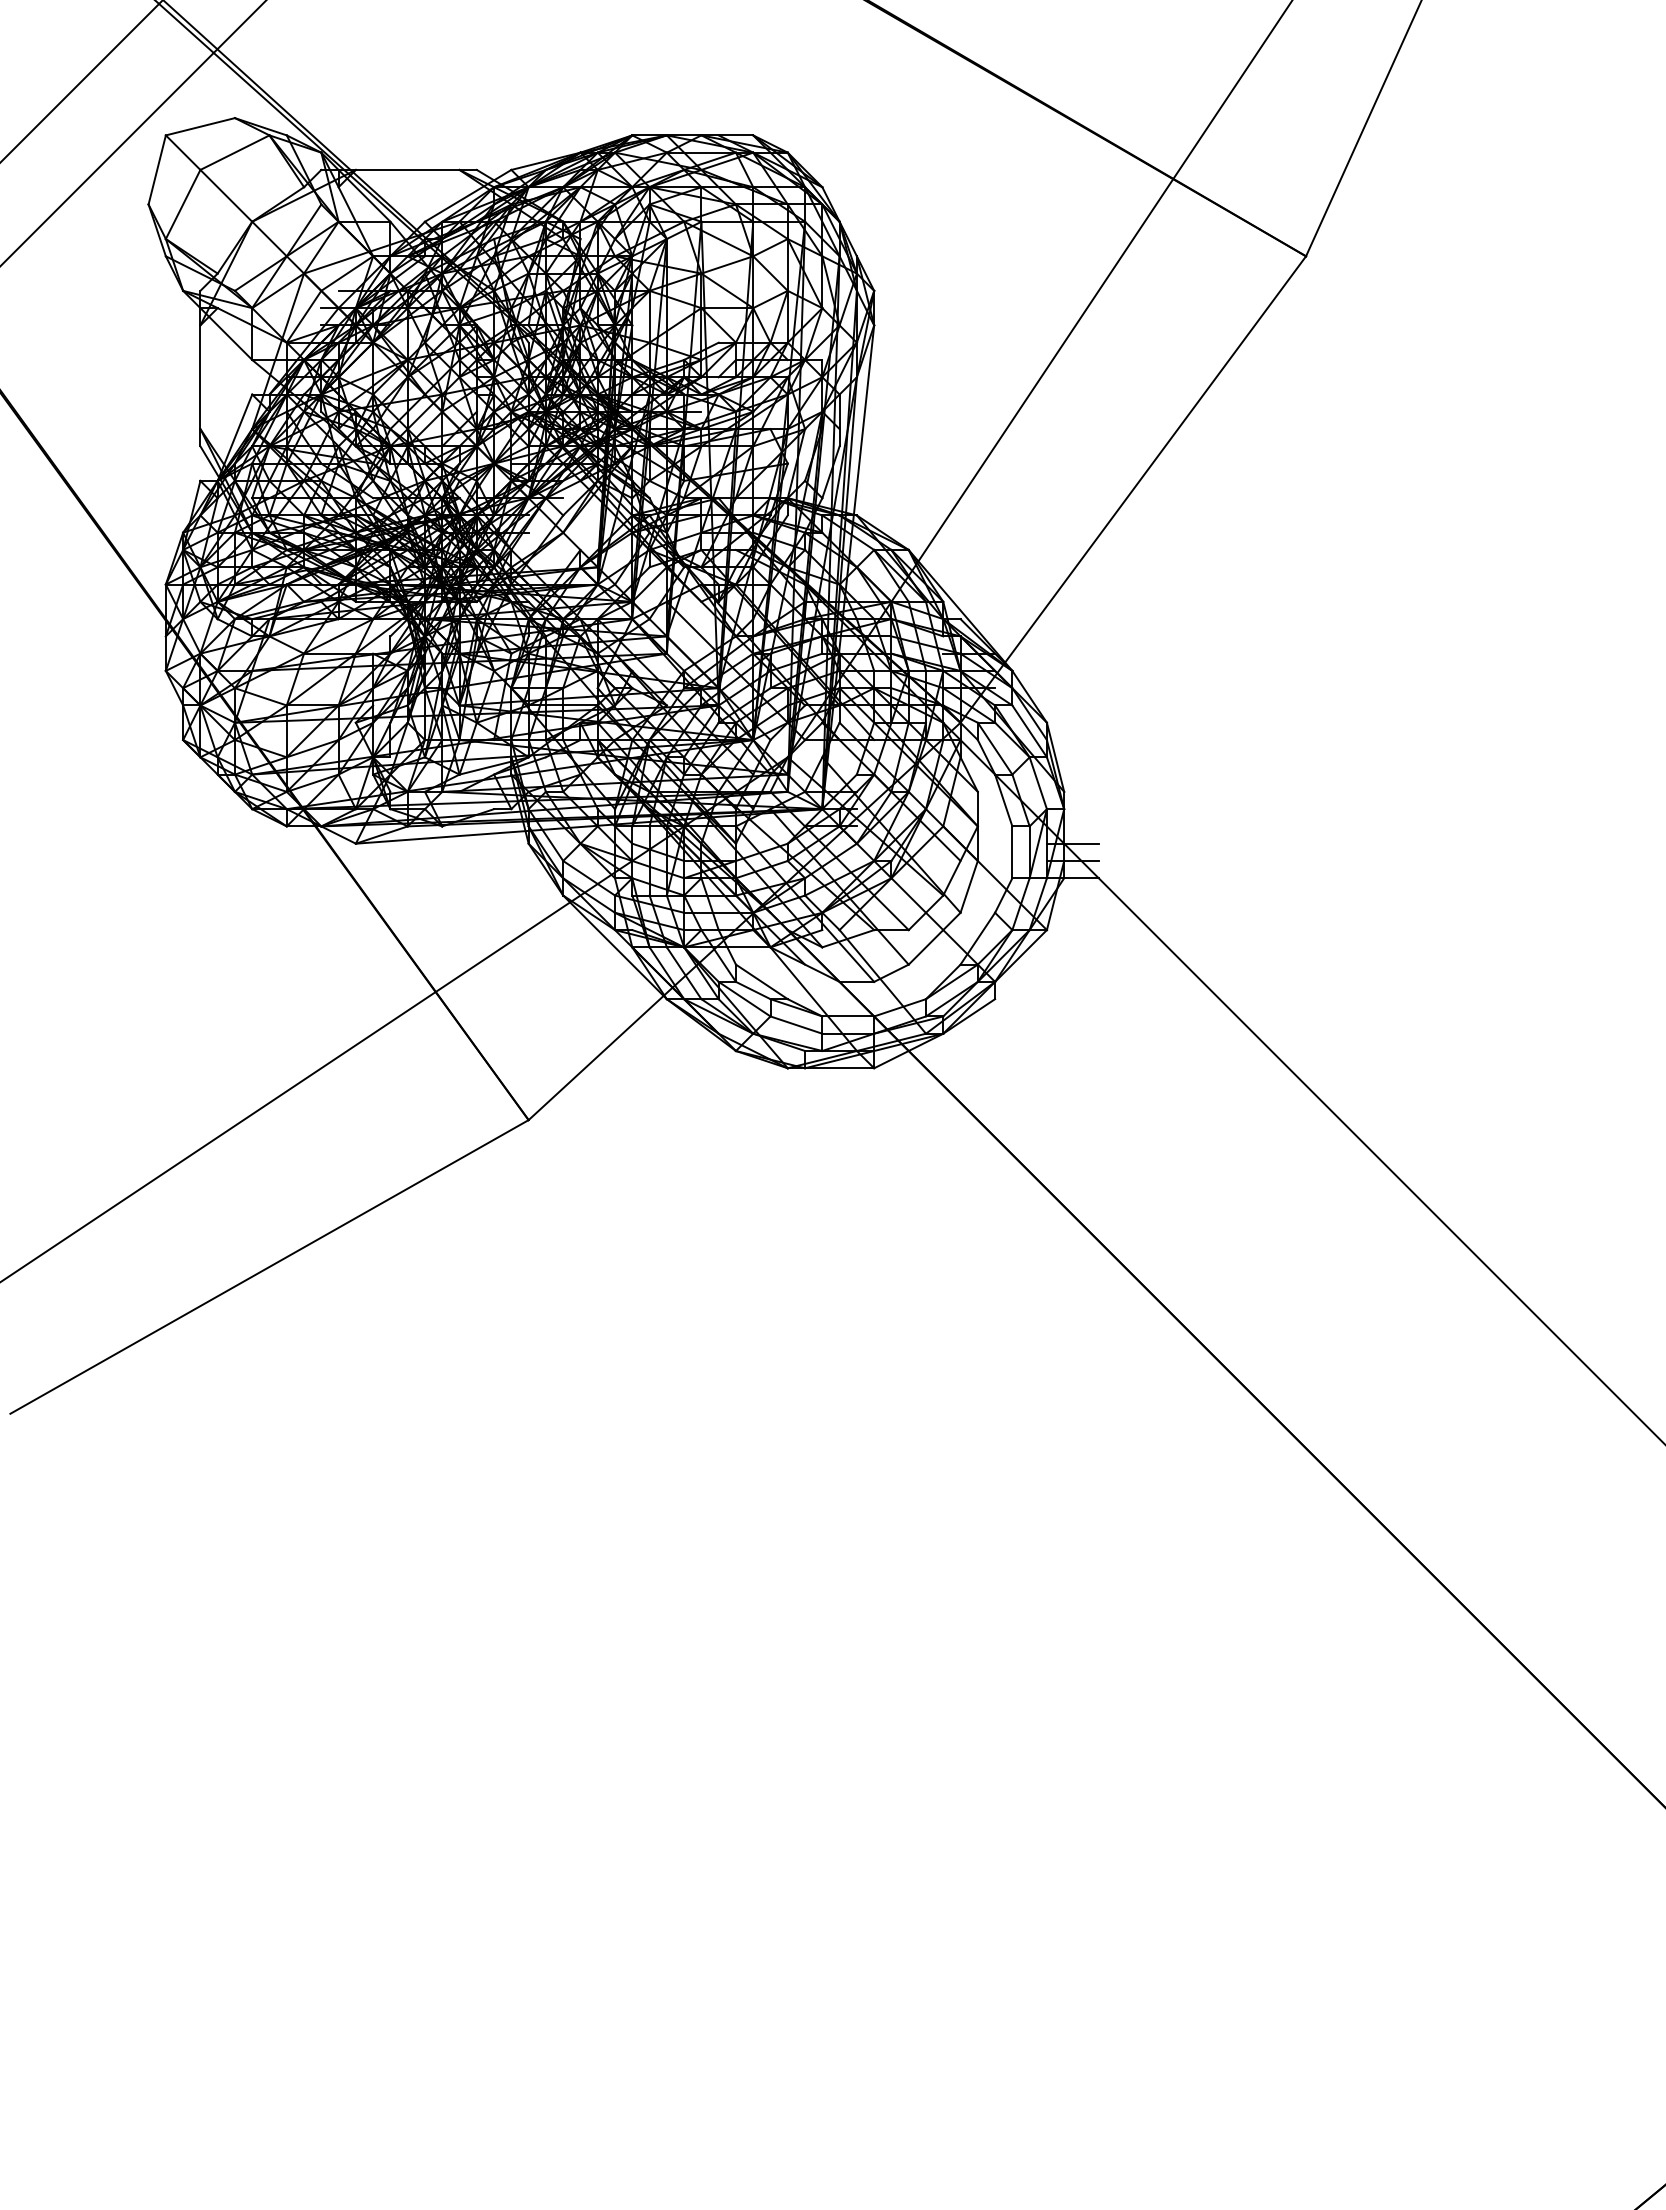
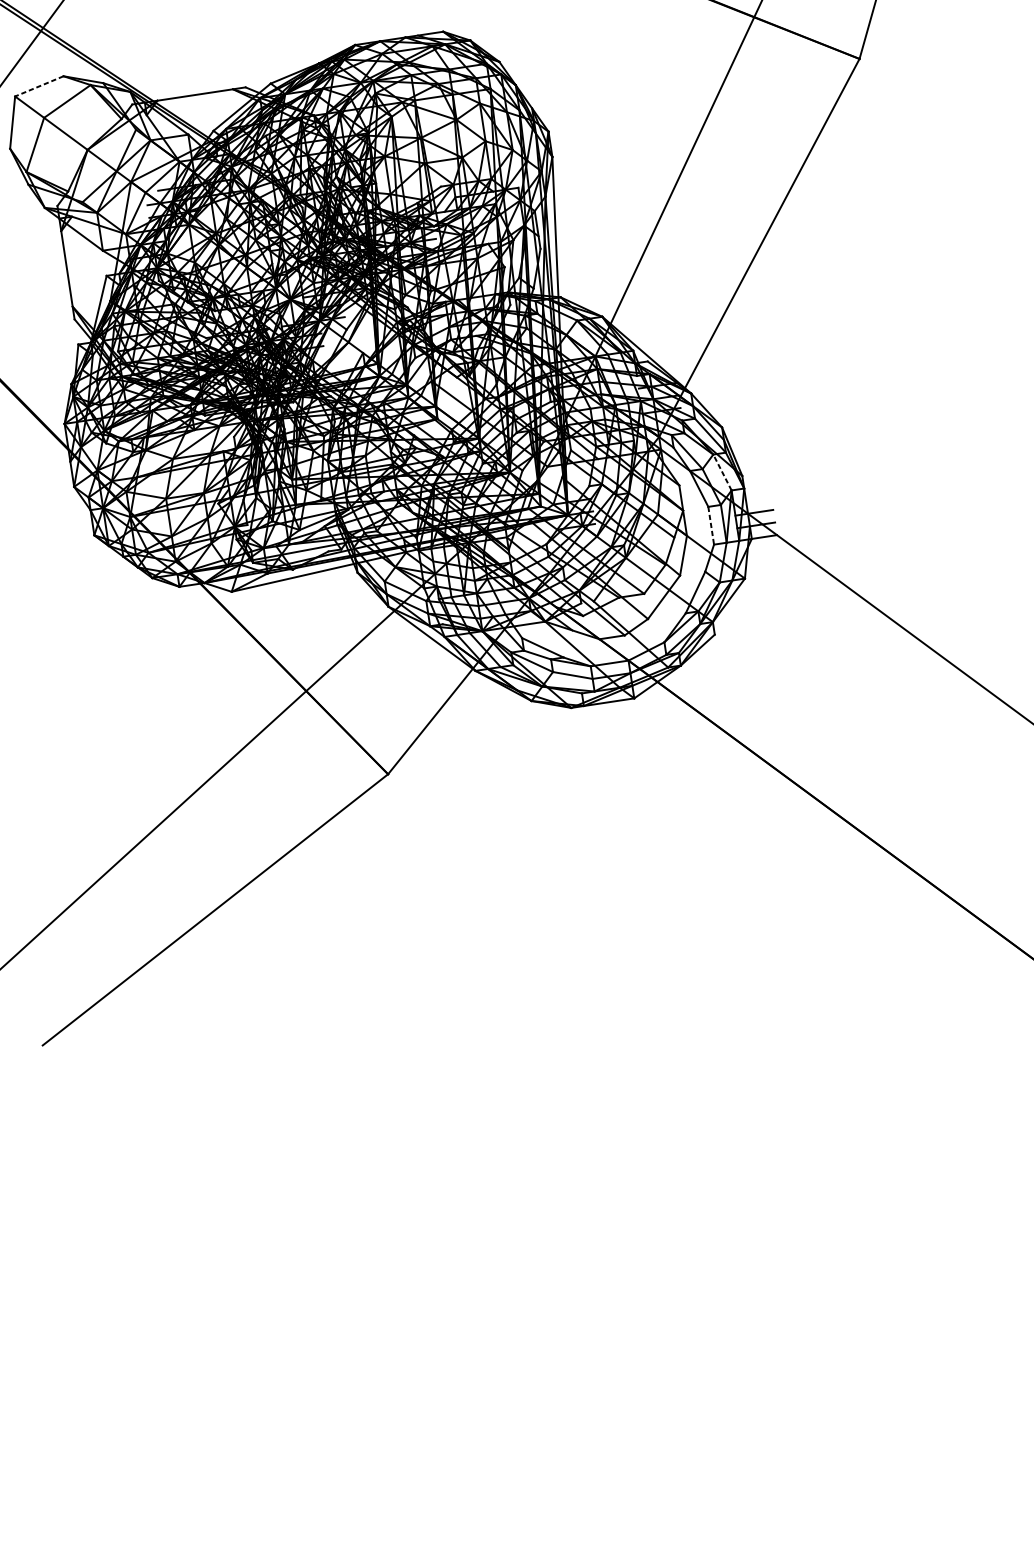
line: (200, 126) -> (39, 86), solid -> dashed
line: (1038, 782) -> (722, 471), solid -> dashed
line: (1012, 852) -> (711, 525), solid -> dashed

